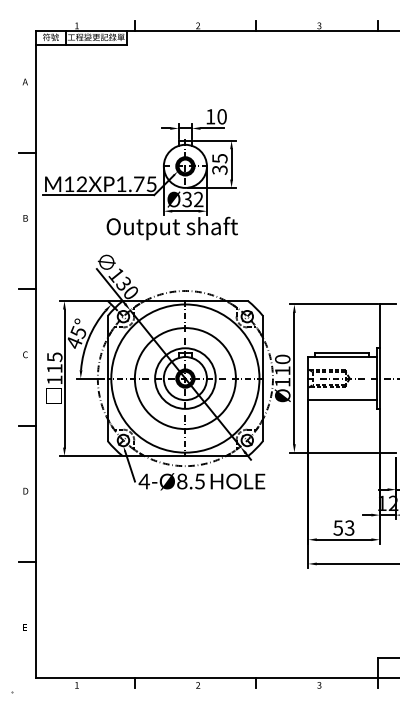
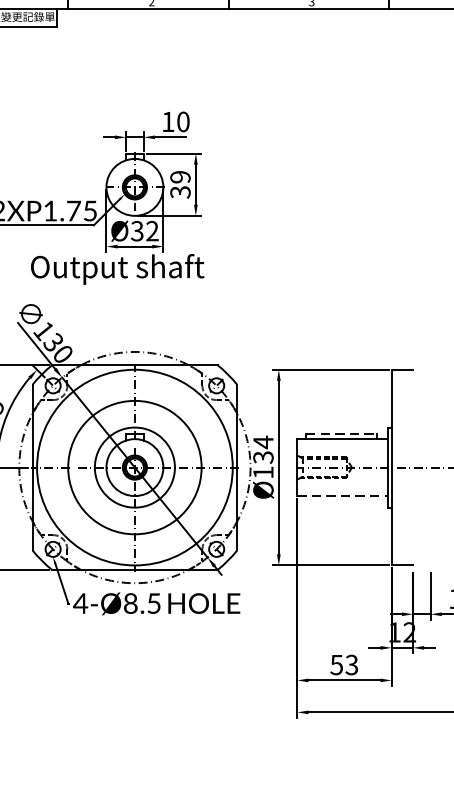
text: (219, 158) -> (179, 176), 35 -> 39
line: (342, 352) -> (342, 433), solid -> dashed
text: (282, 364) -> (263, 449), Ø110 -> Ø134
line: (343, 400) -> (343, 496), solid -> dashed

